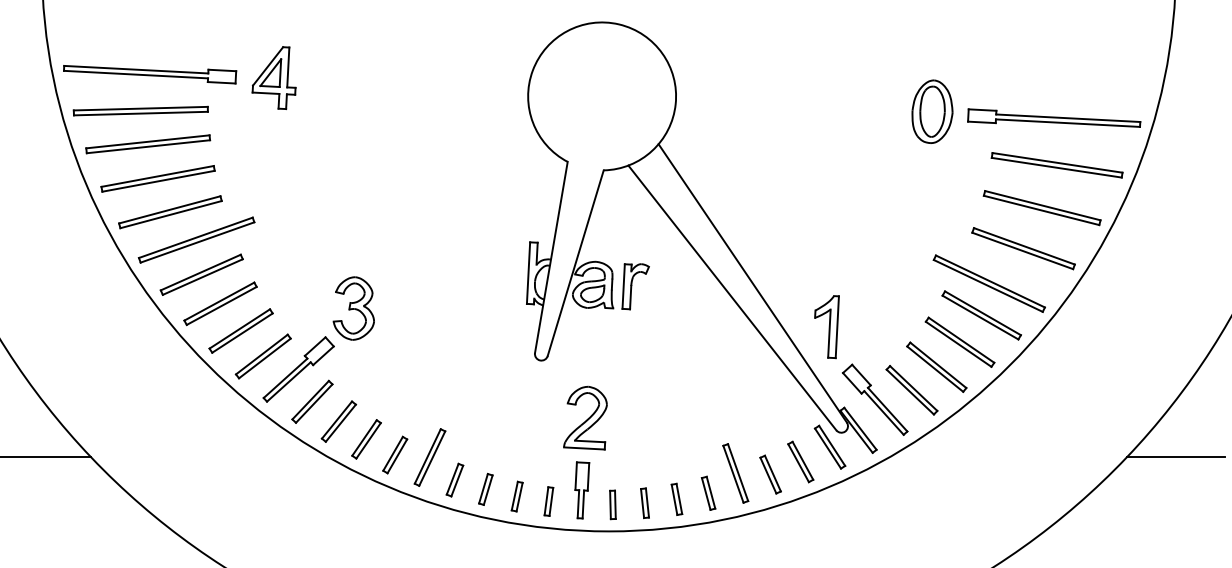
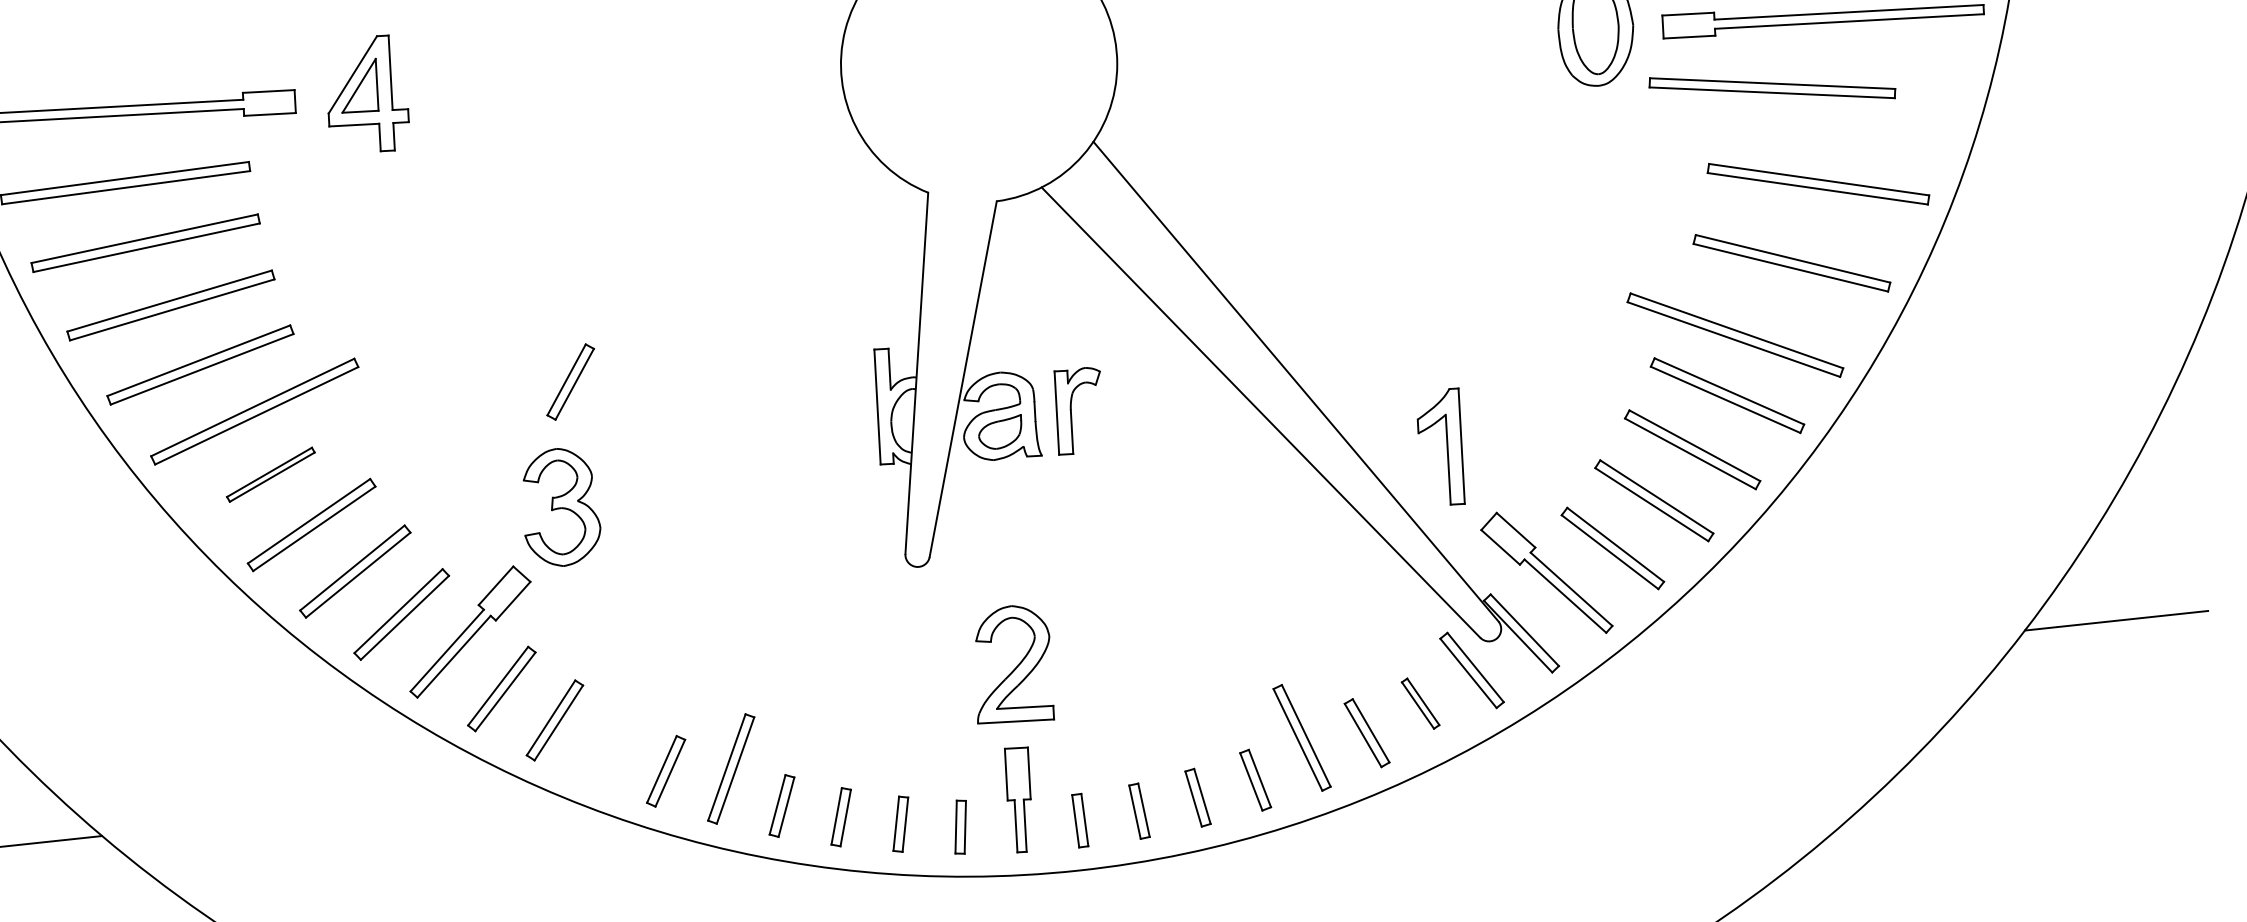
part: (1056, 165) -> (1771, 88), moved
part: (201, 274) -> (270, 474), size x0.6
part: (366, 439) -> (570, 382), moved
part: (800, 461) -> (1419, 702), size x0.7

